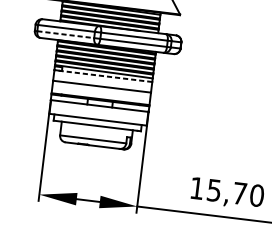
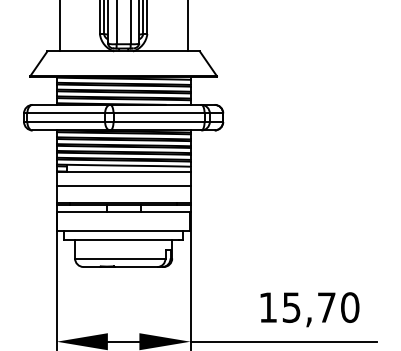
line: (65, 34) -> (66, 121), dashed -> solid
line: (103, 76) -> (123, 171), dashed -> solid

